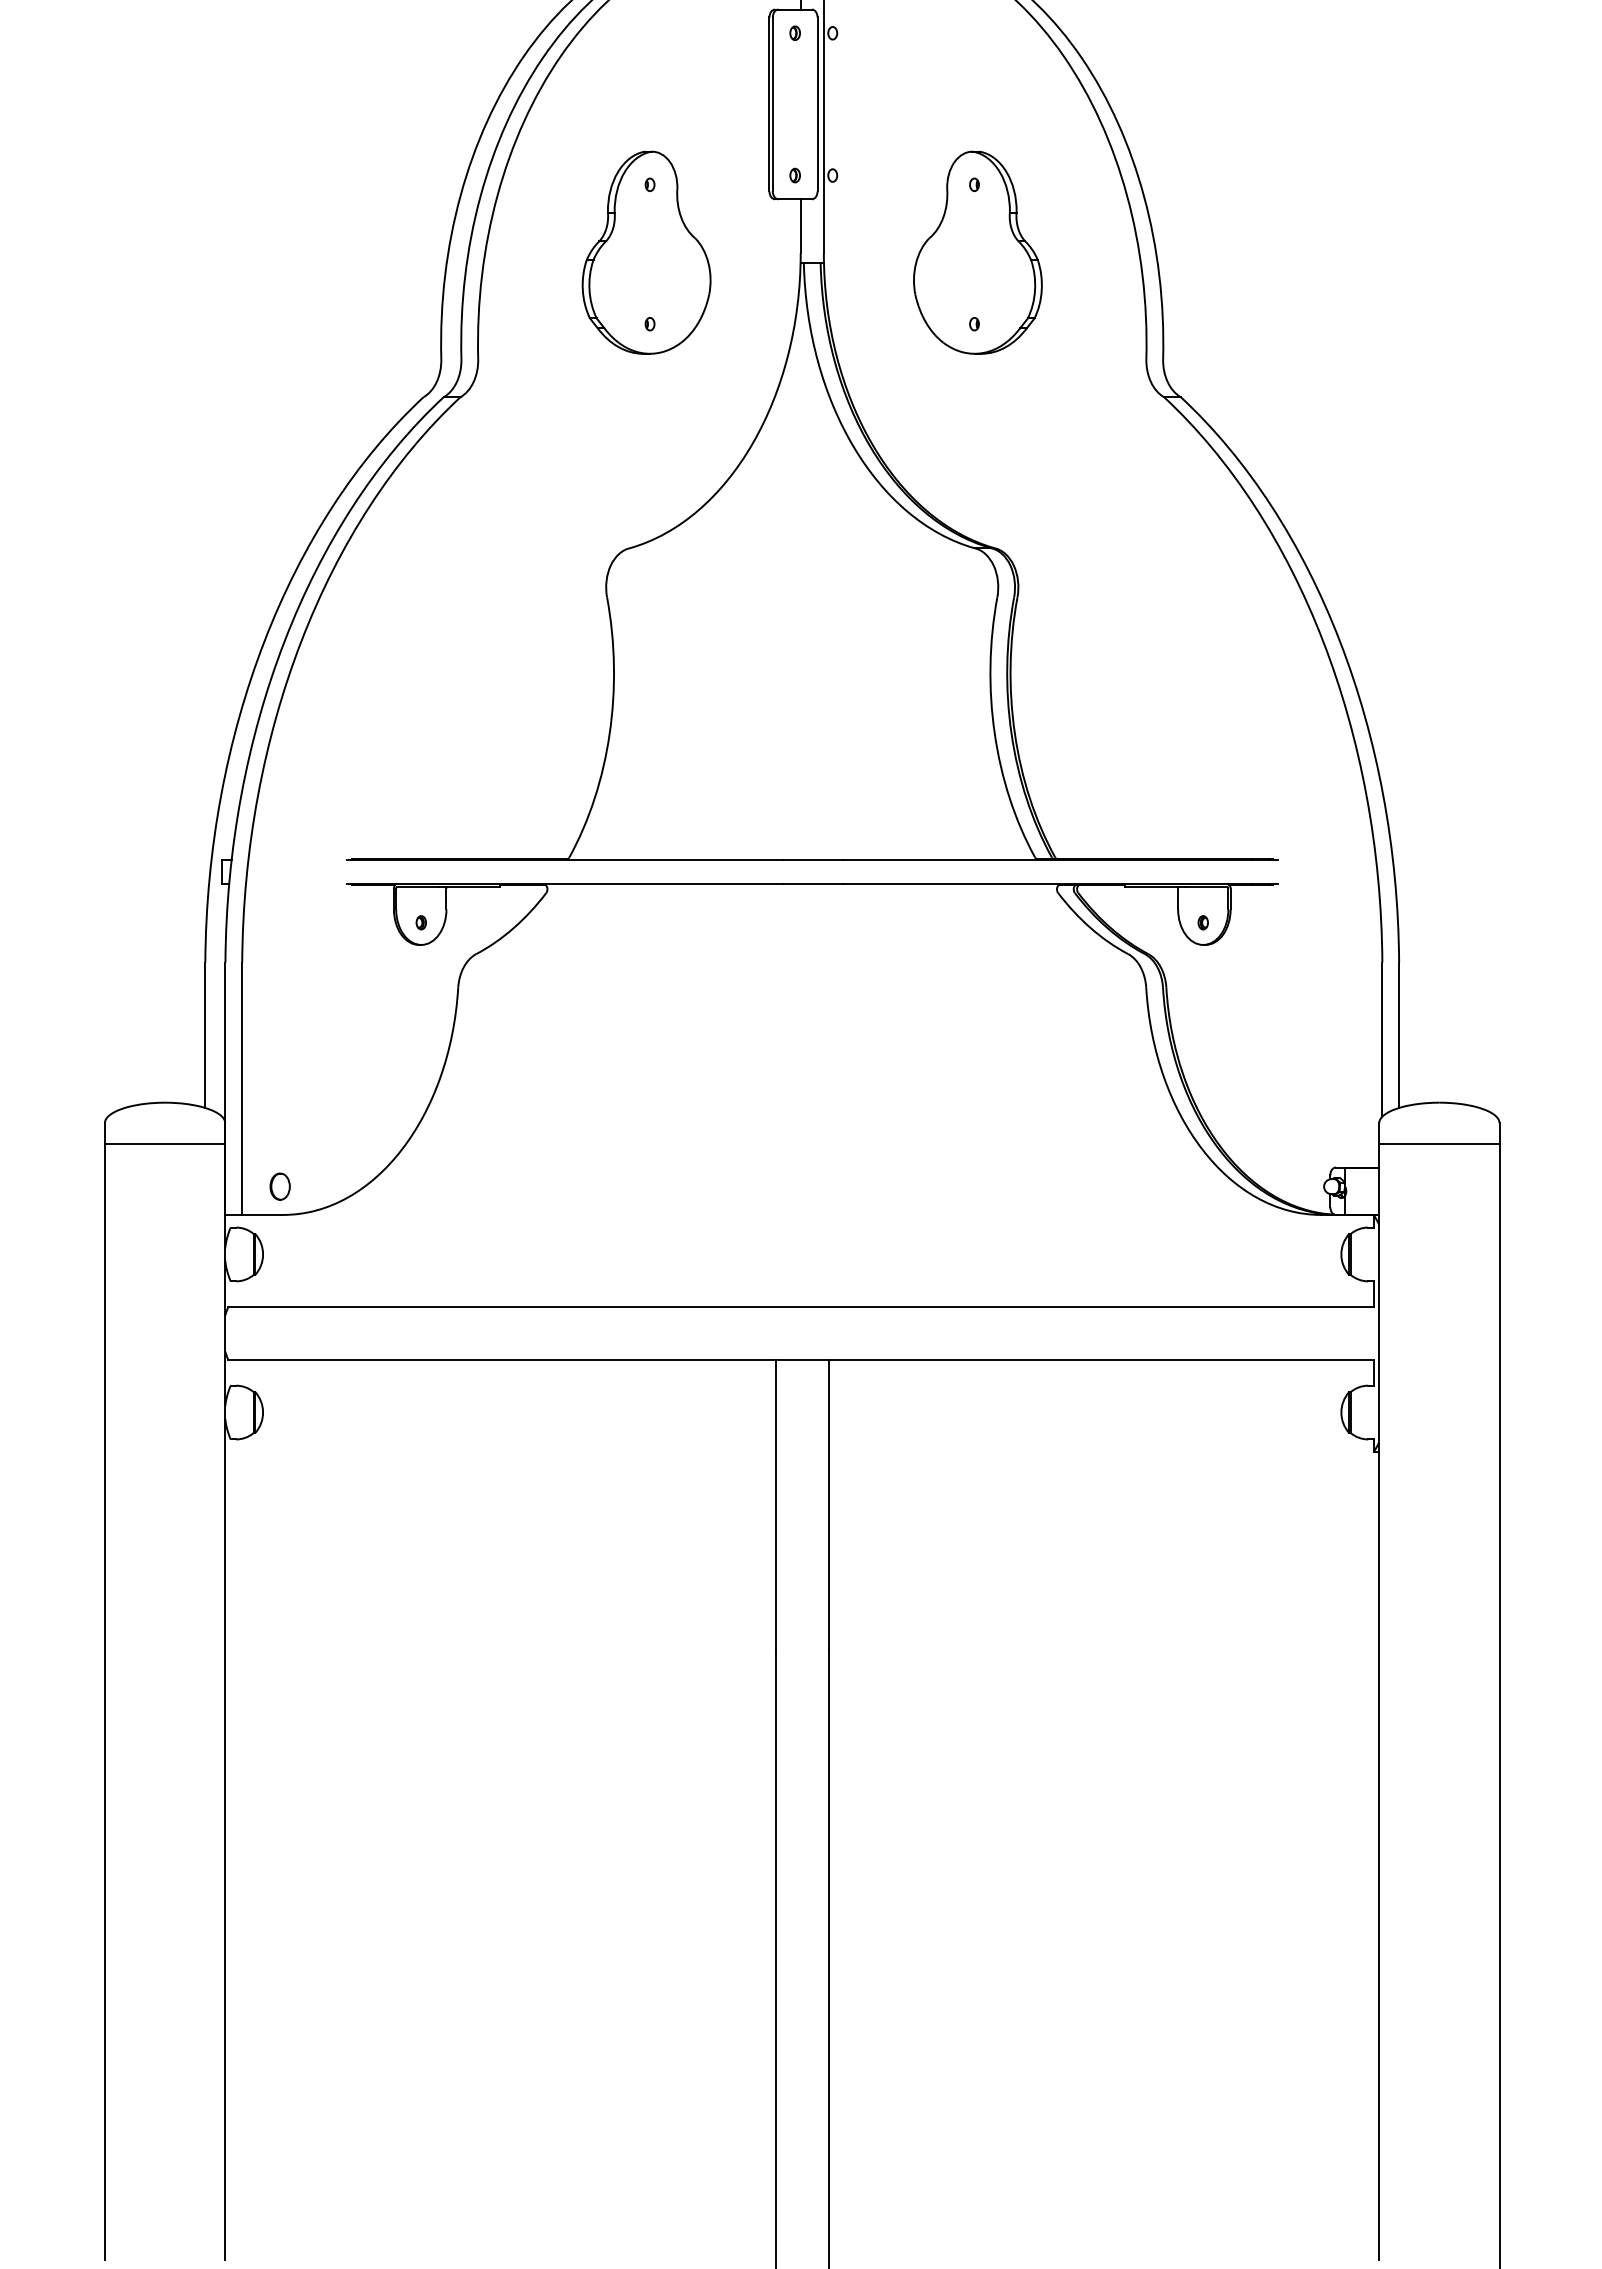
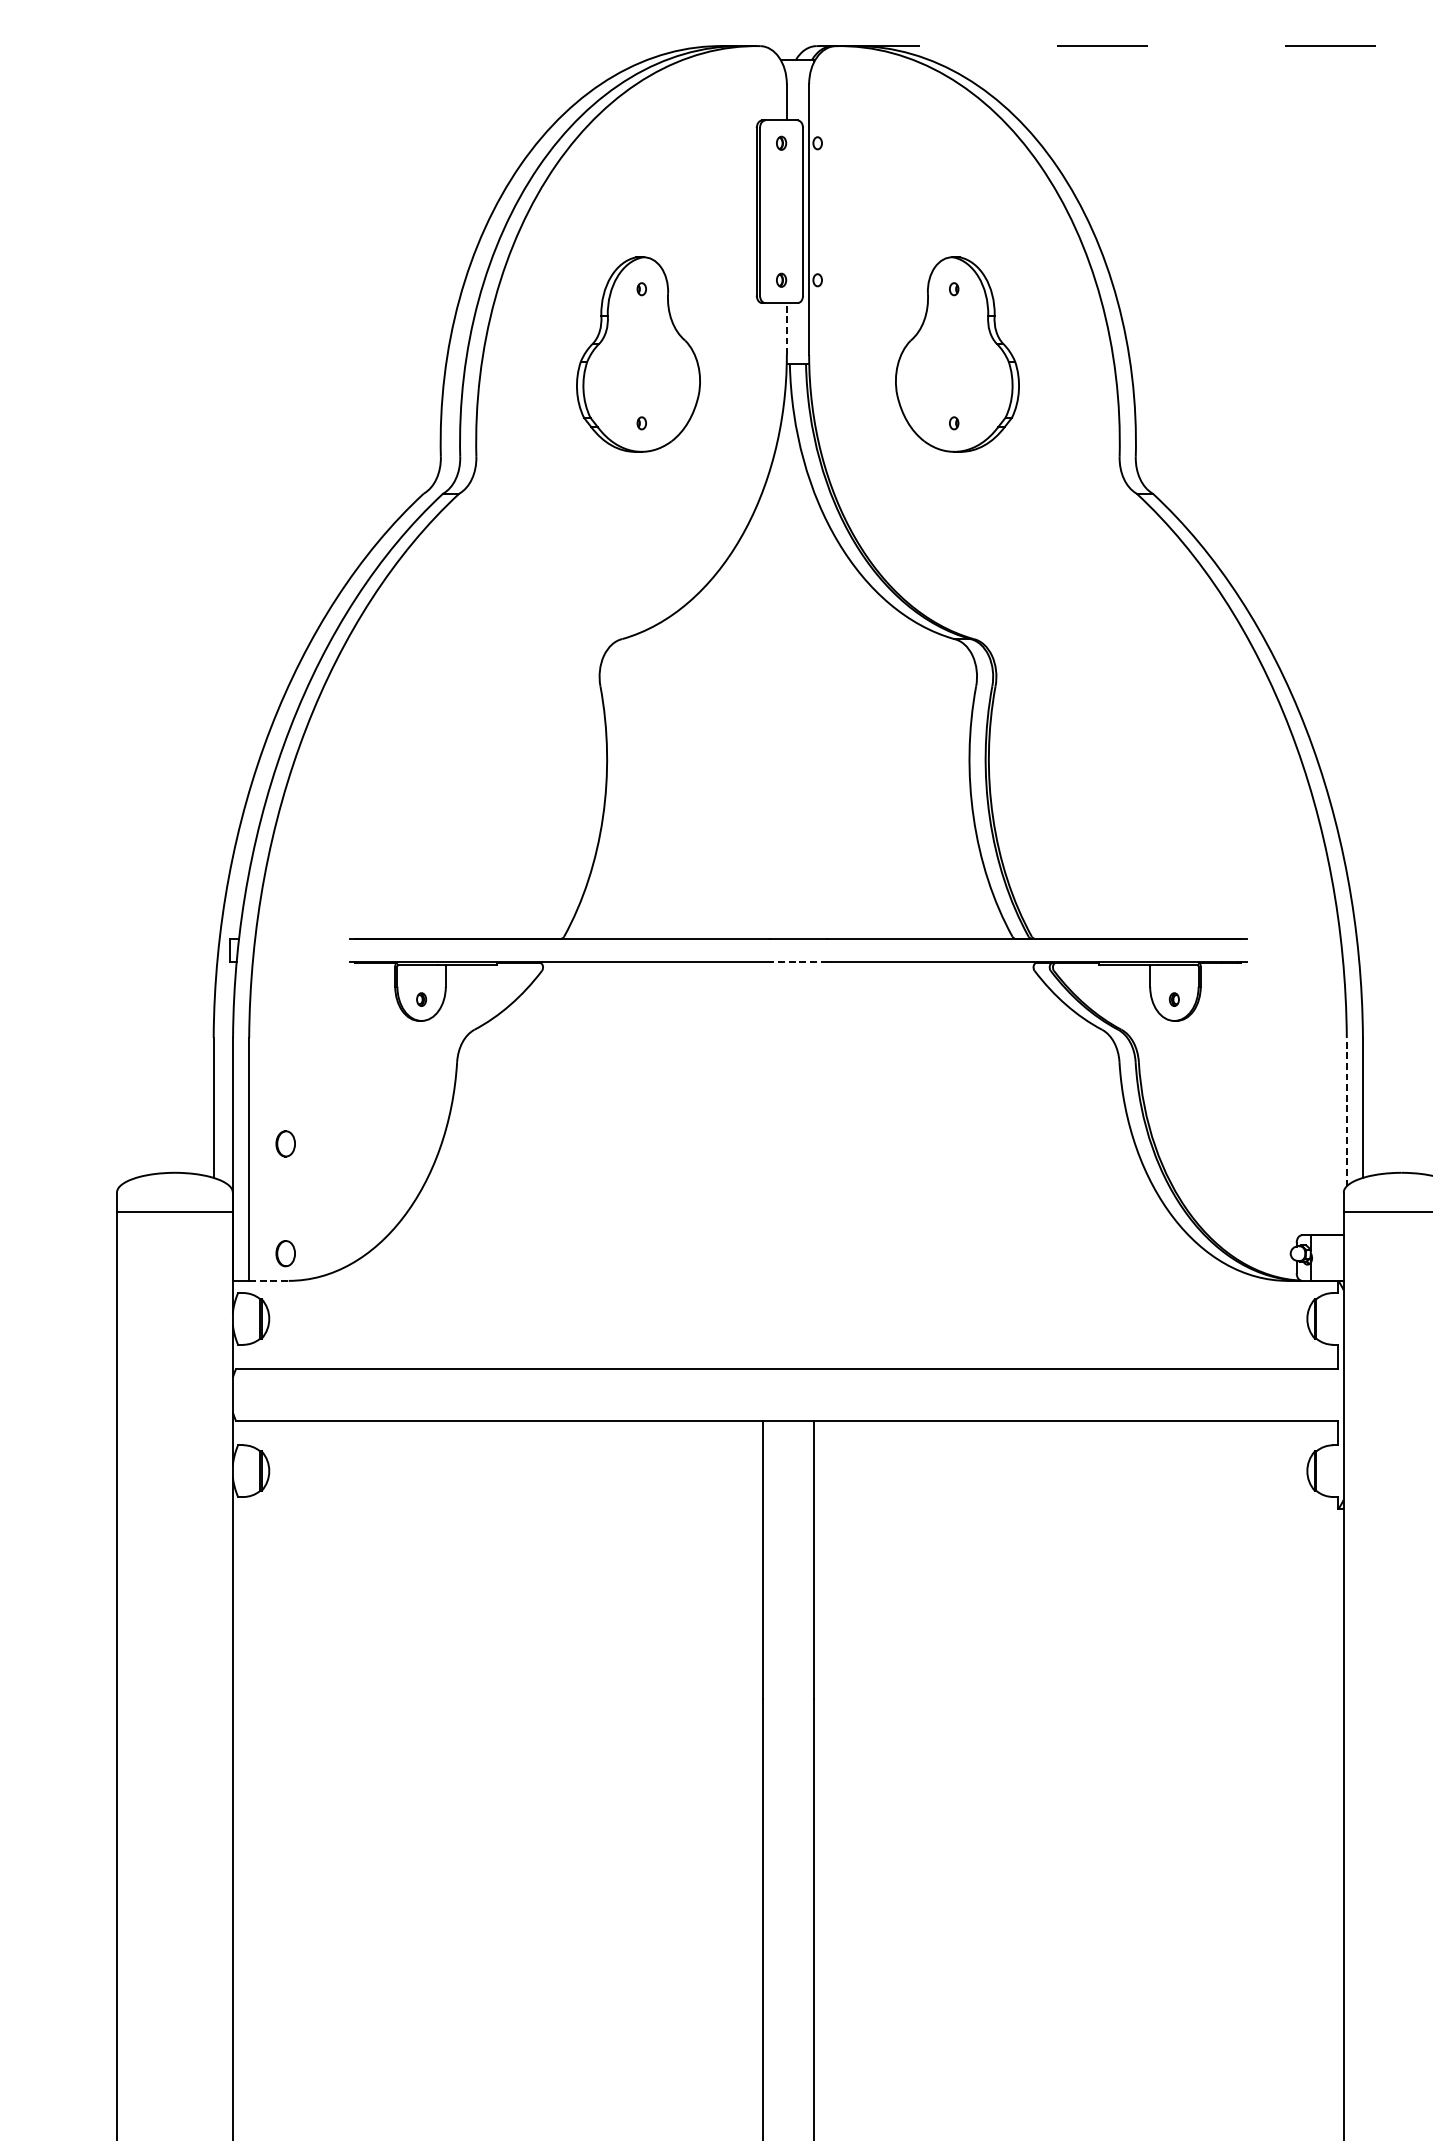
line: (800, 226) -> (786, 329), solid -> dashed
line: (812, 883) -> (798, 961), solid -> dashed
line: (1382, 1039) -> (1346, 1111), solid -> dashed
part: (279, 1072) -> (285, 1143), added
line: (262, 1214) -> (268, 1280), solid -> dashed

